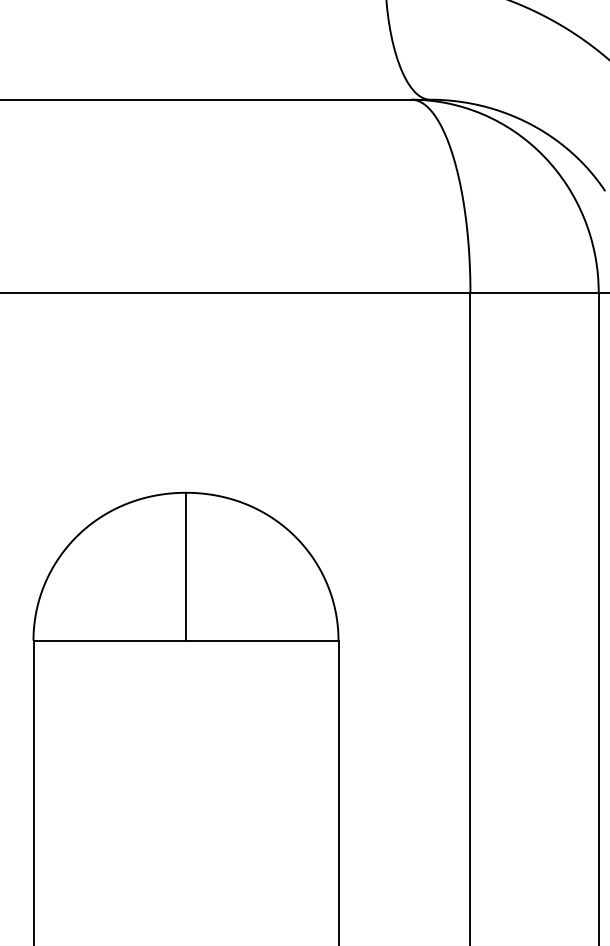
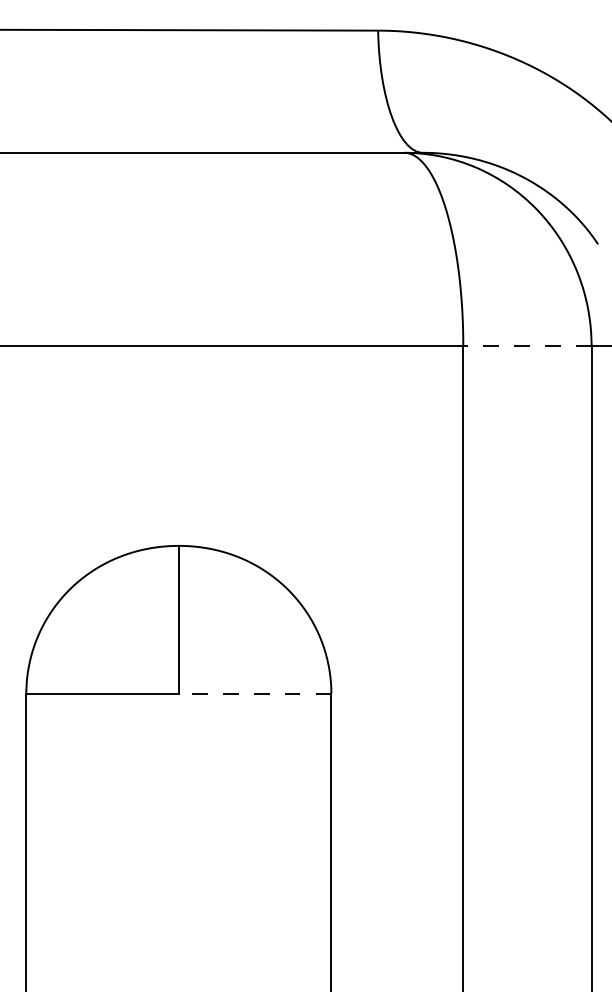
line: (533, 293) -> (526, 346), solid -> dashed
line: (261, 640) -> (254, 693), solid -> dashed

